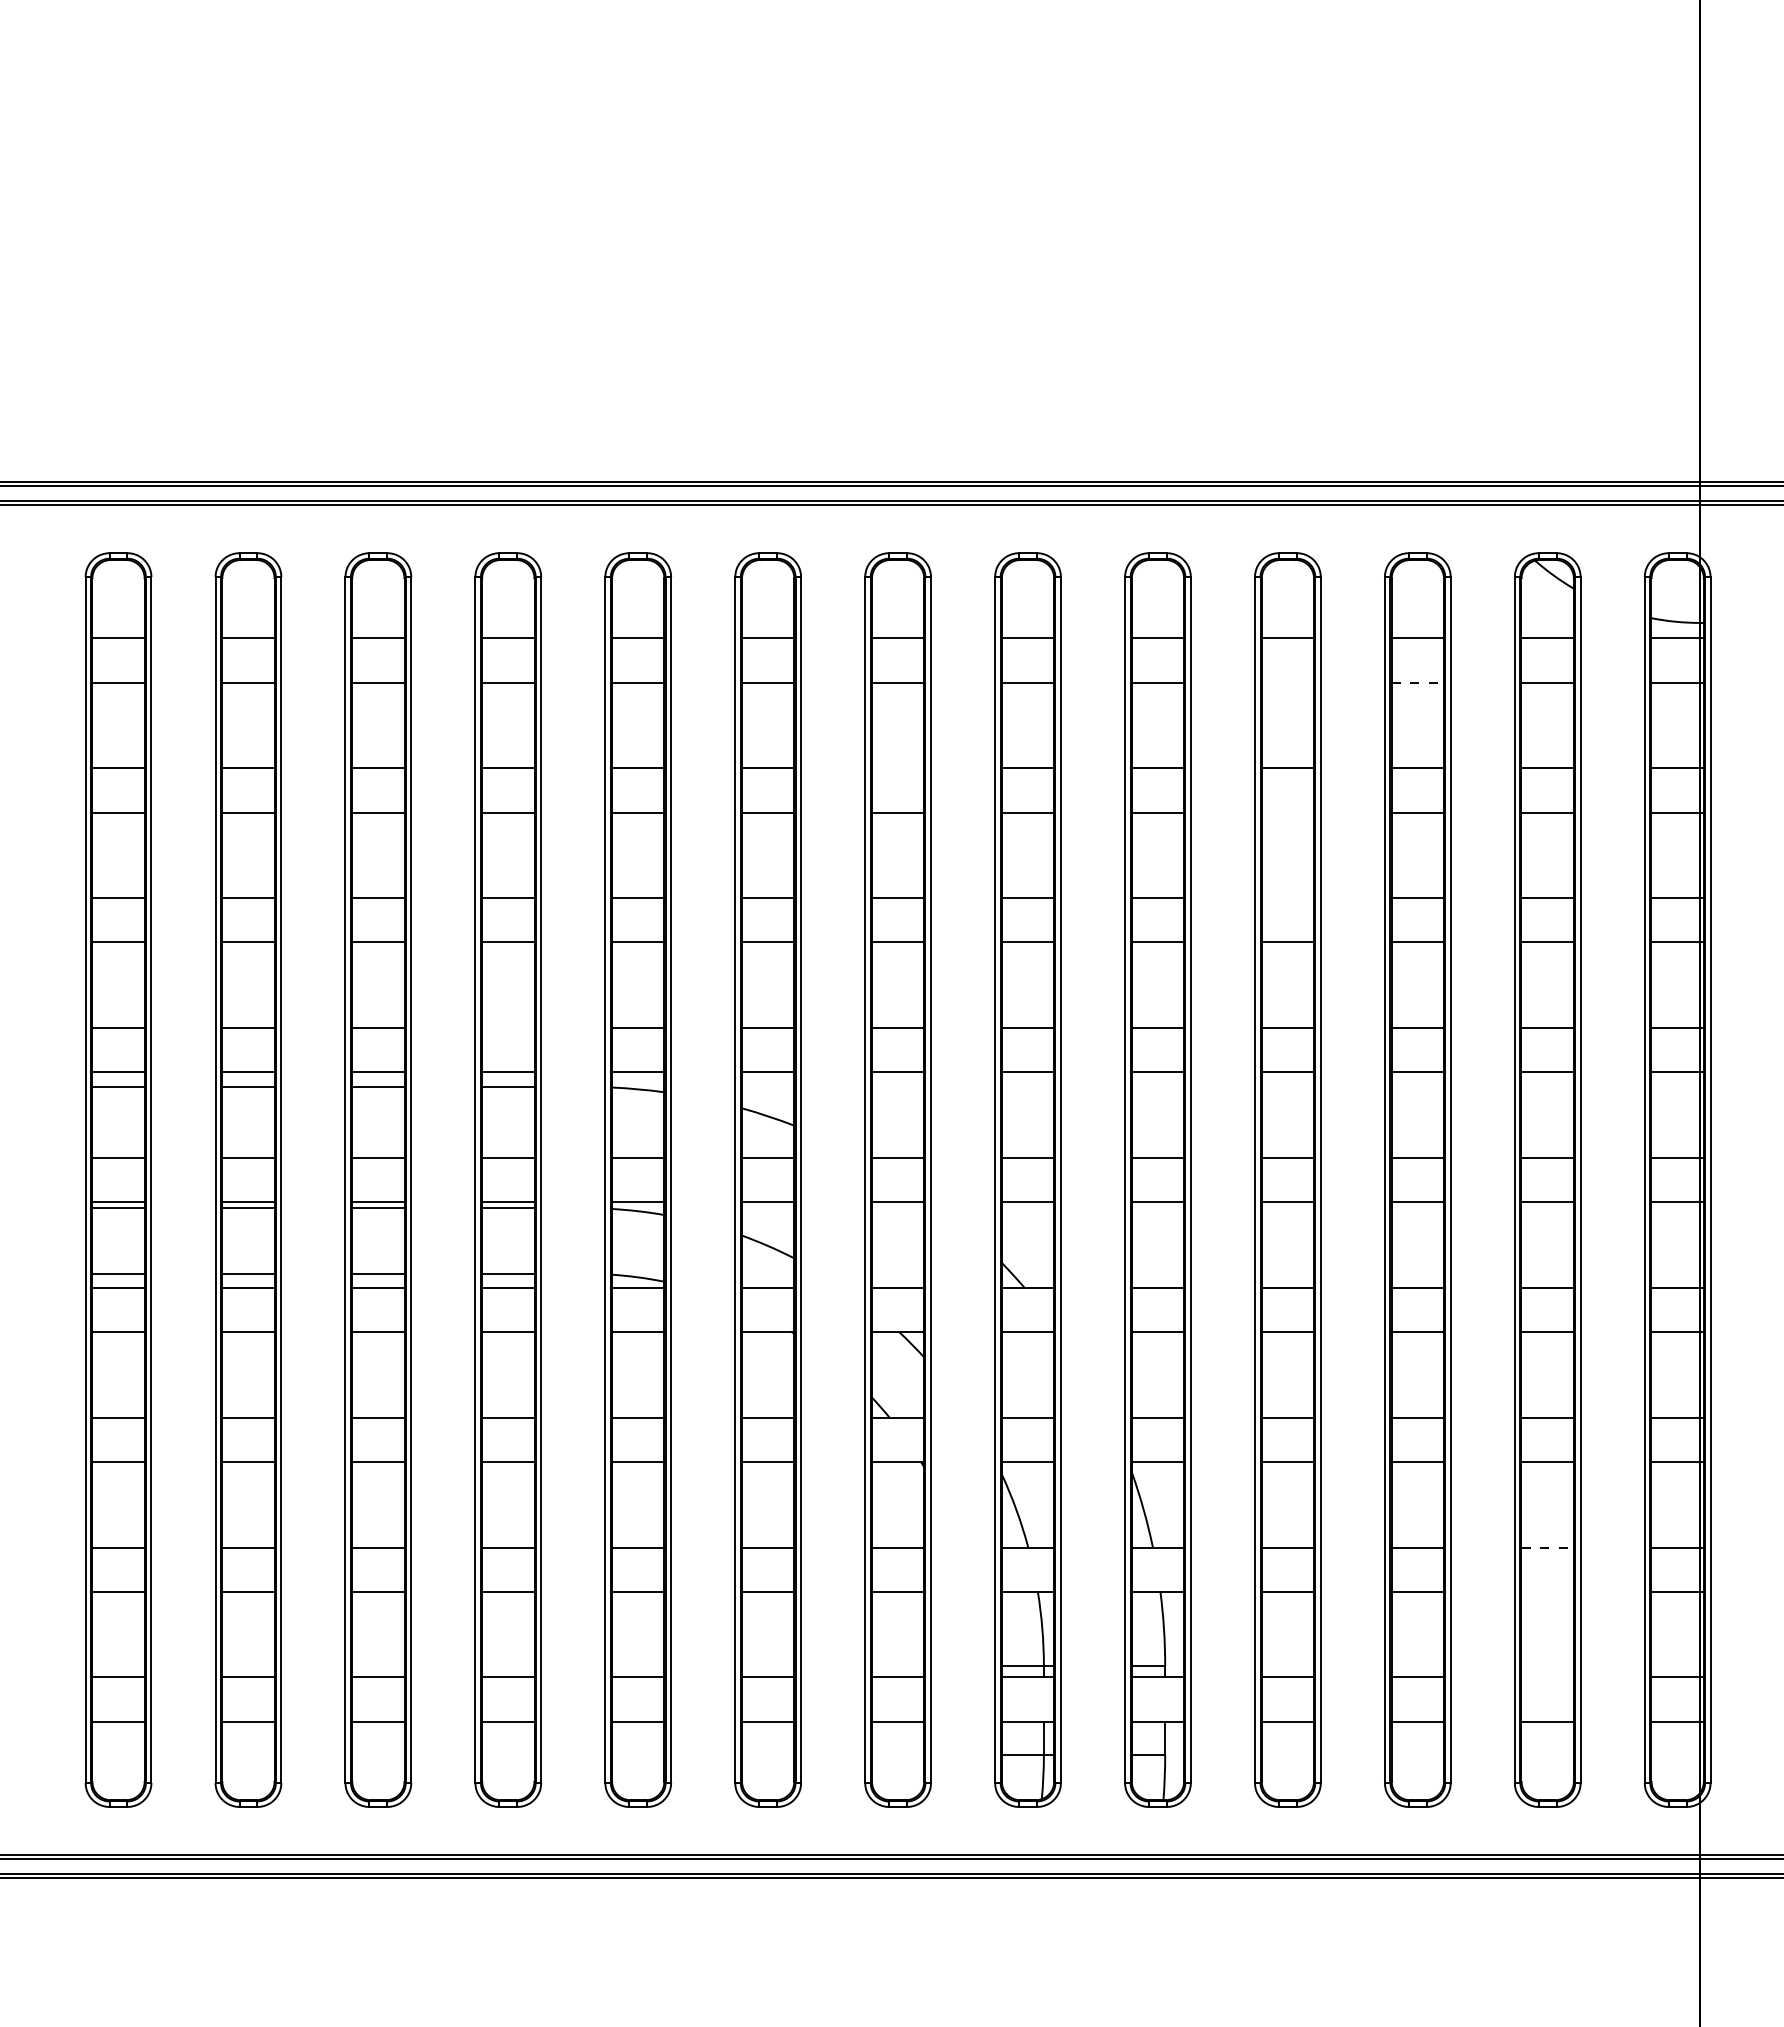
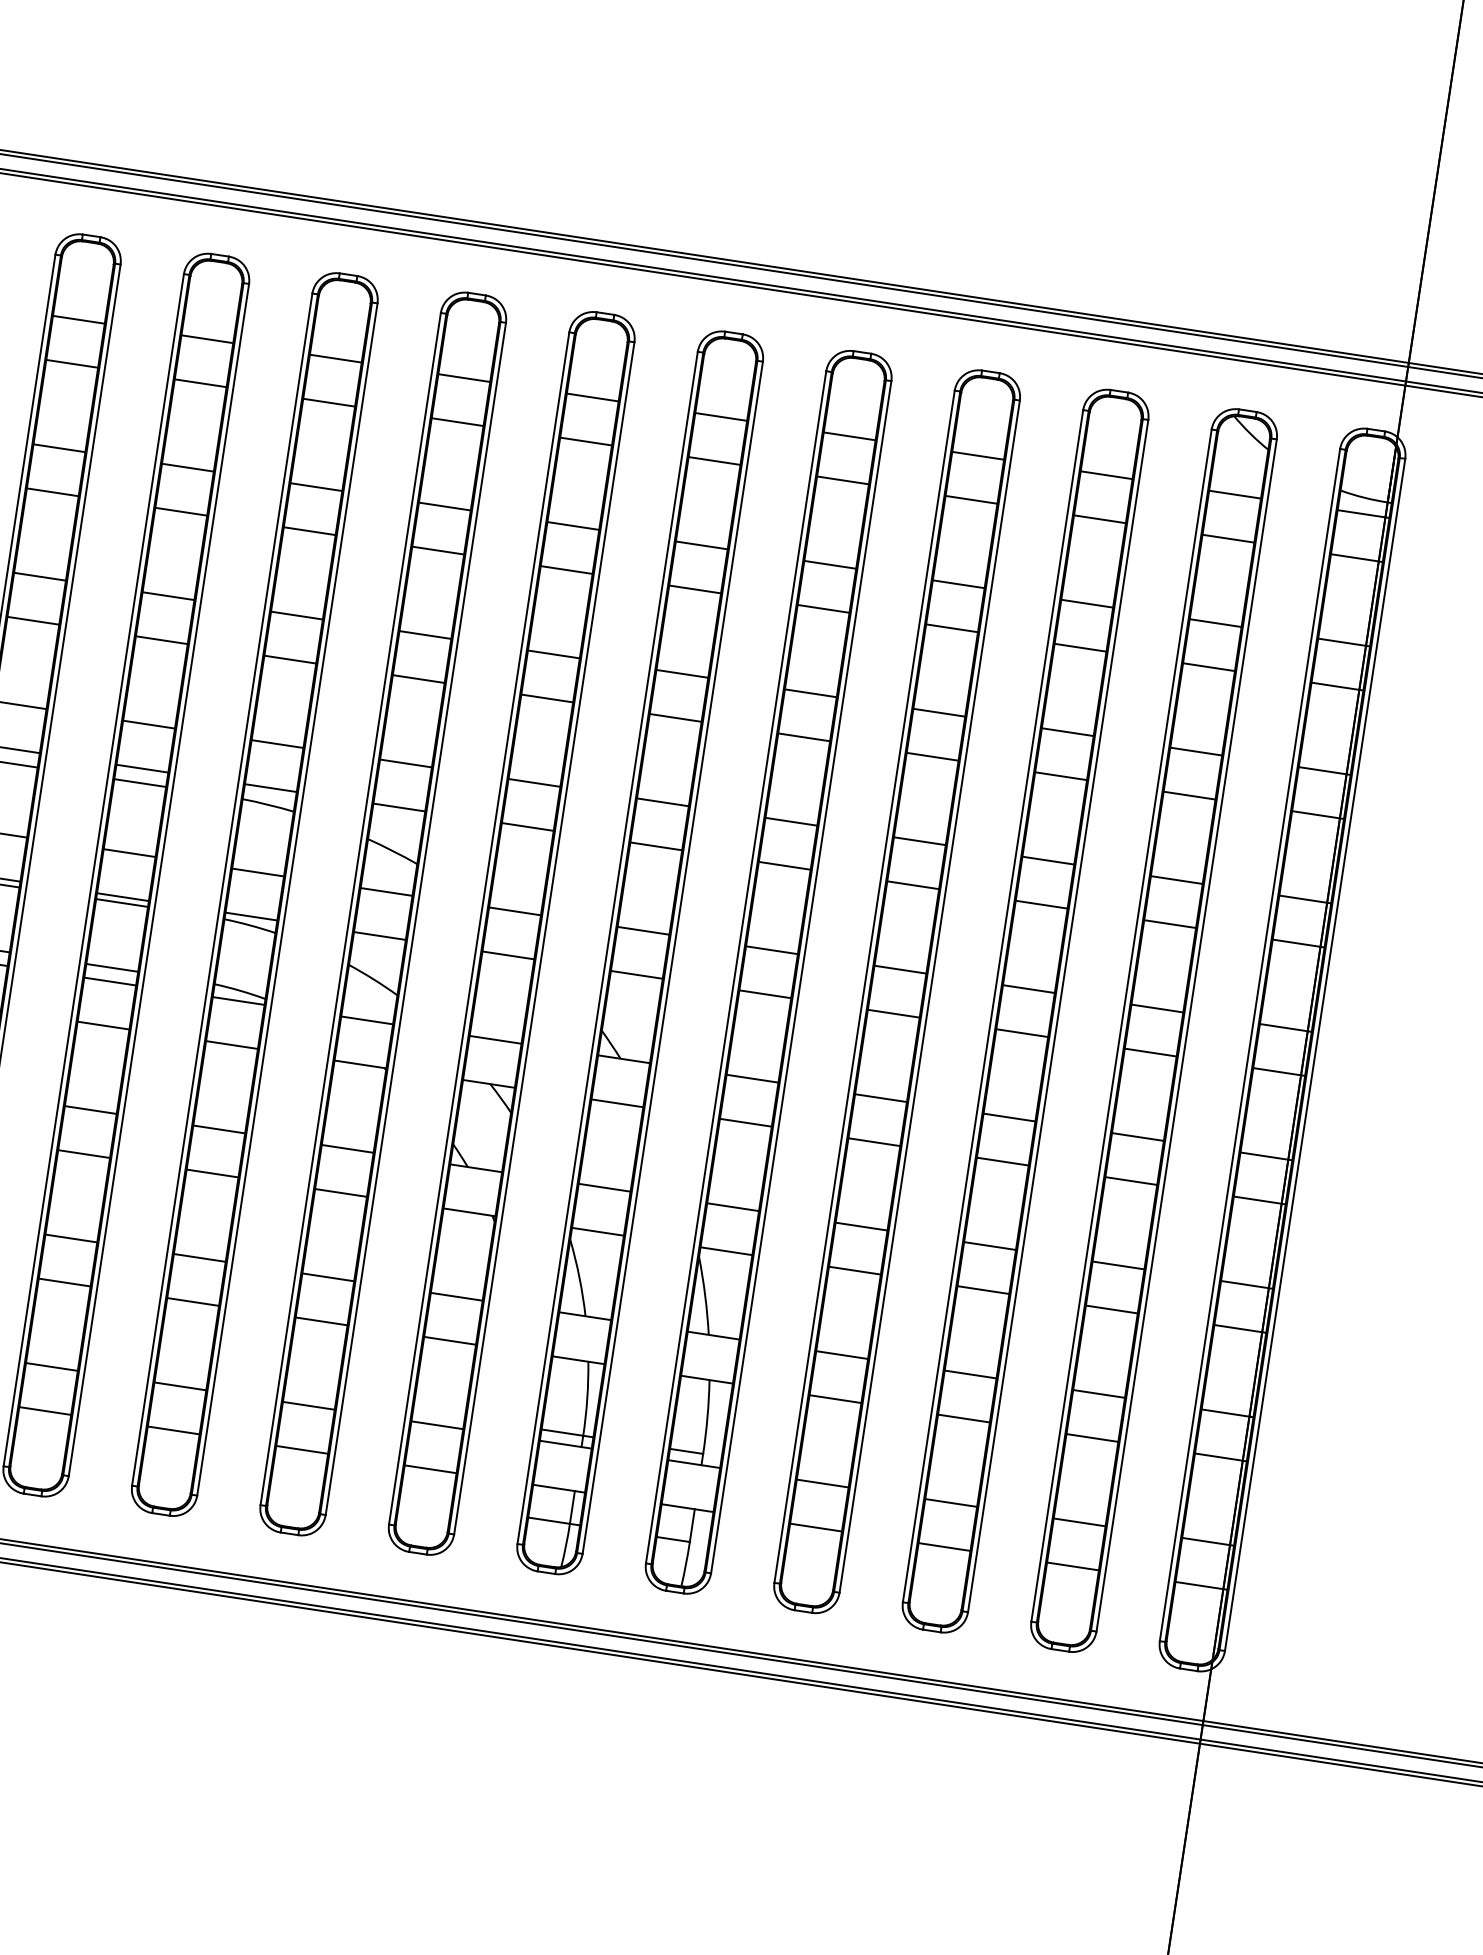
line: (1287, 682) -> (971, 499), added
line: (1418, 682) -> (1100, 519), dashed -> solid
line: (897, 768) -> (572, 526), added
line: (1287, 812) -> (951, 628), added
line: (1287, 897) -> (939, 712), added
line: (508, 1027) -> (149, 724), added
line: (1548, 1547) -> (1099, 1393), dashed -> solid
line: (1547, 1592) -> (1092, 1438), added
line: (1547, 1677) -> (1079, 1522), added

